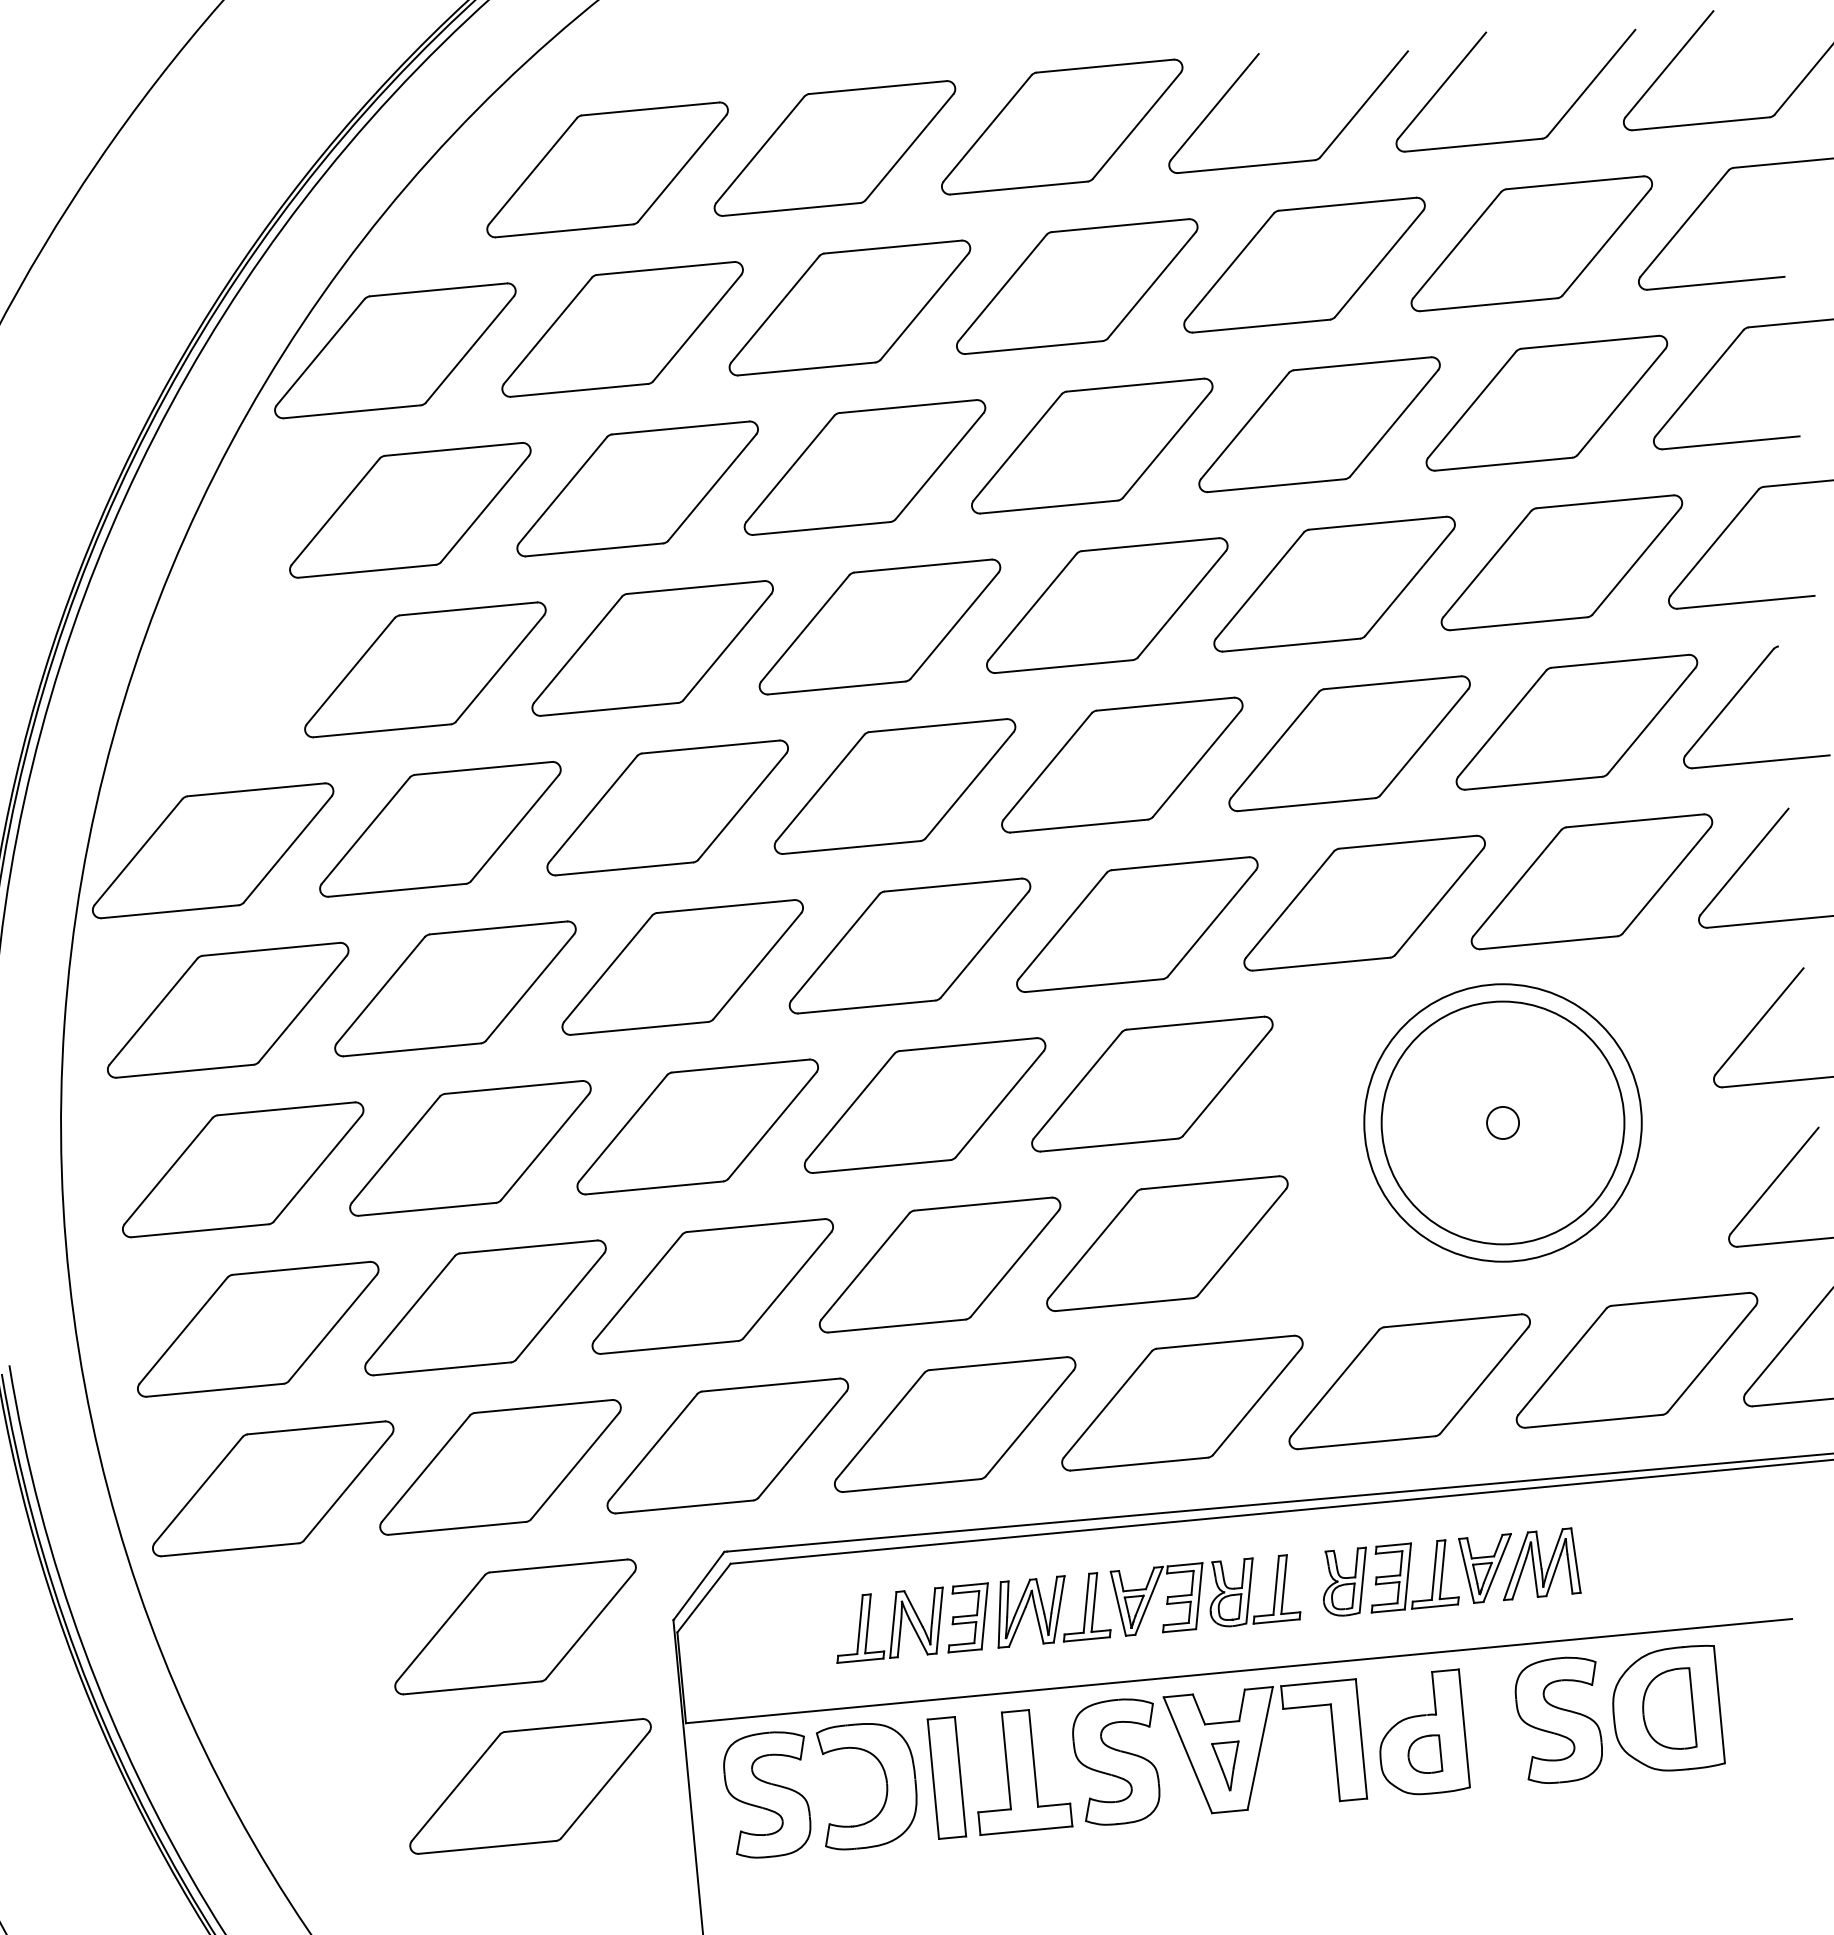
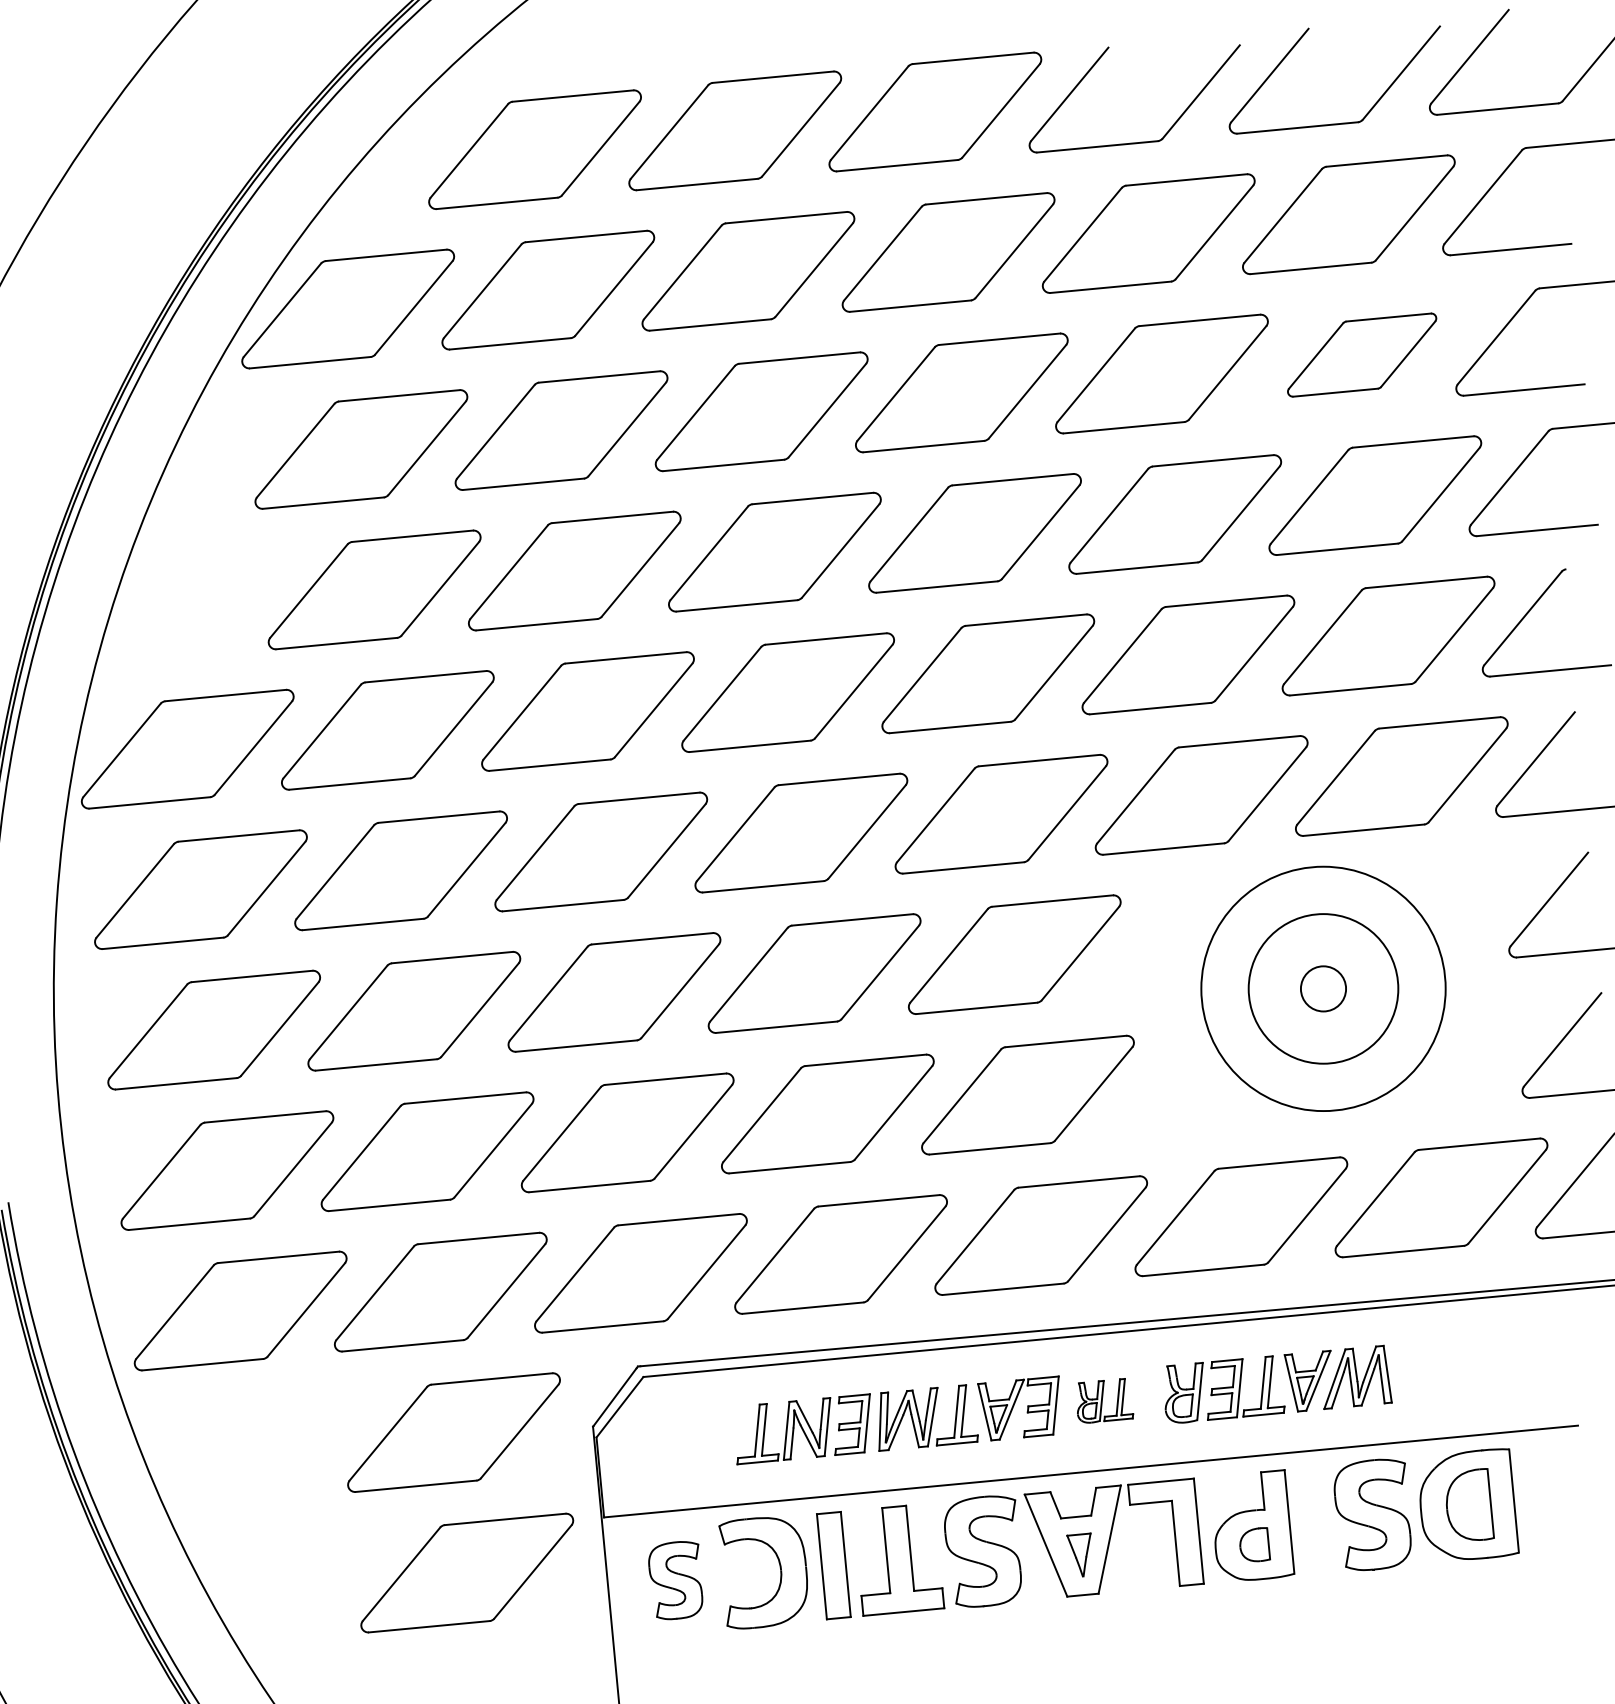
part: (1546, 402) -> (1361, 354), size x0.7
circle: (1502, 1122) -> (1323, 988), size x0.7
circle: (1503, 1122) -> (1323, 988), size x1.6
part: (1255, 1590) -> (1105, 1400), size x0.7
part: (767, 1794) -> (675, 1580), size x0.7

